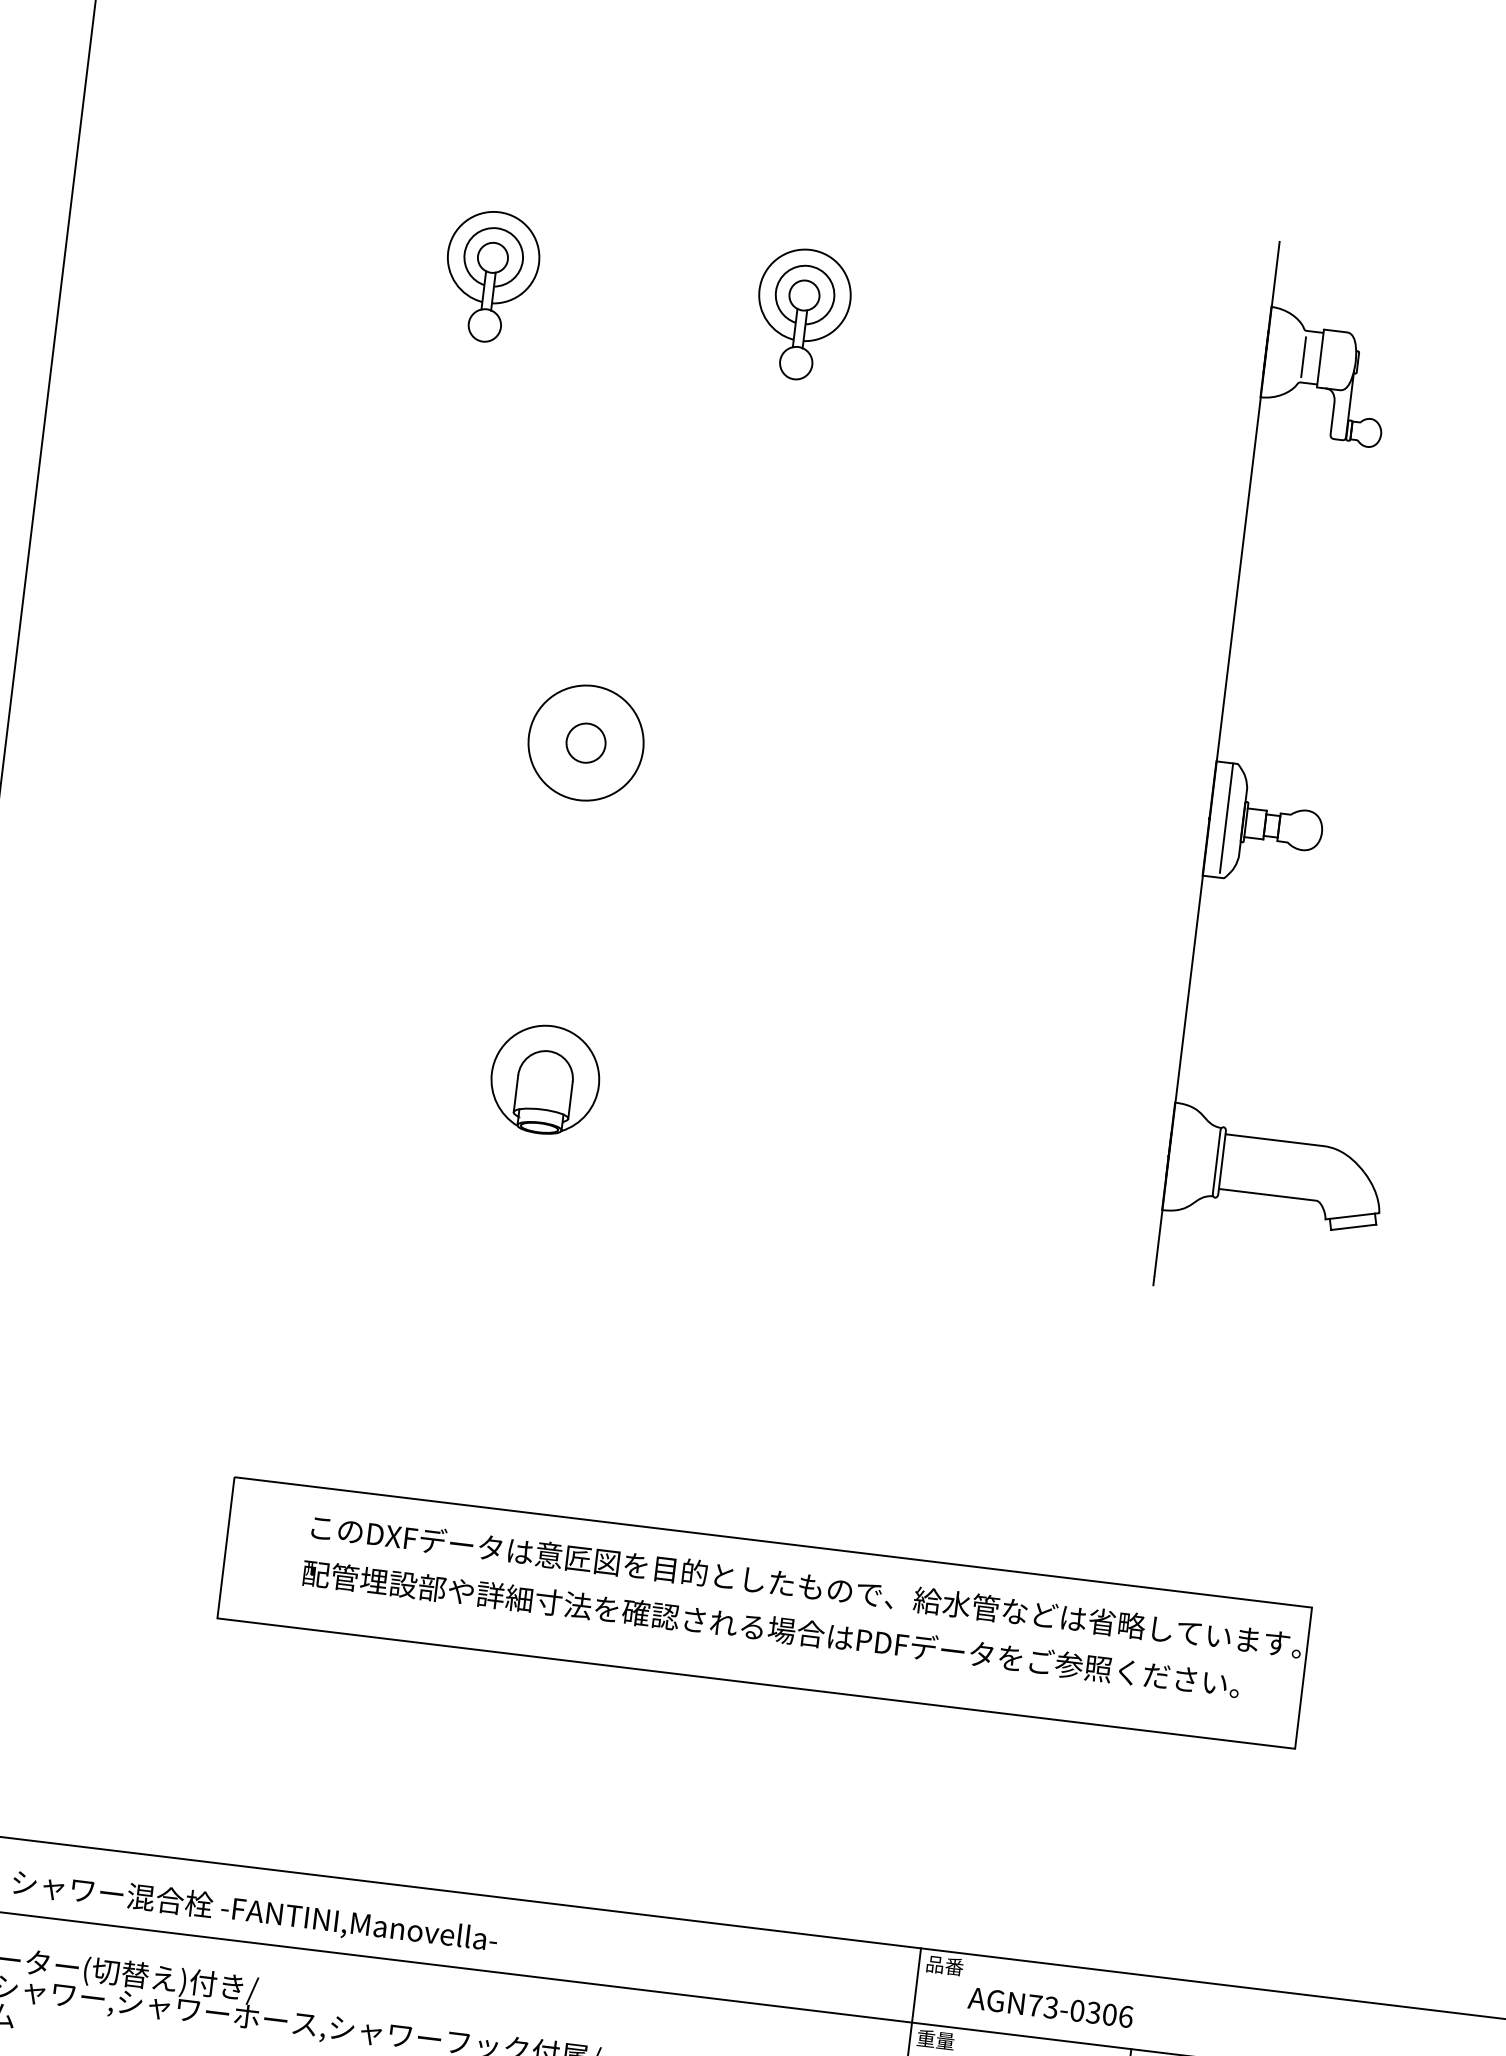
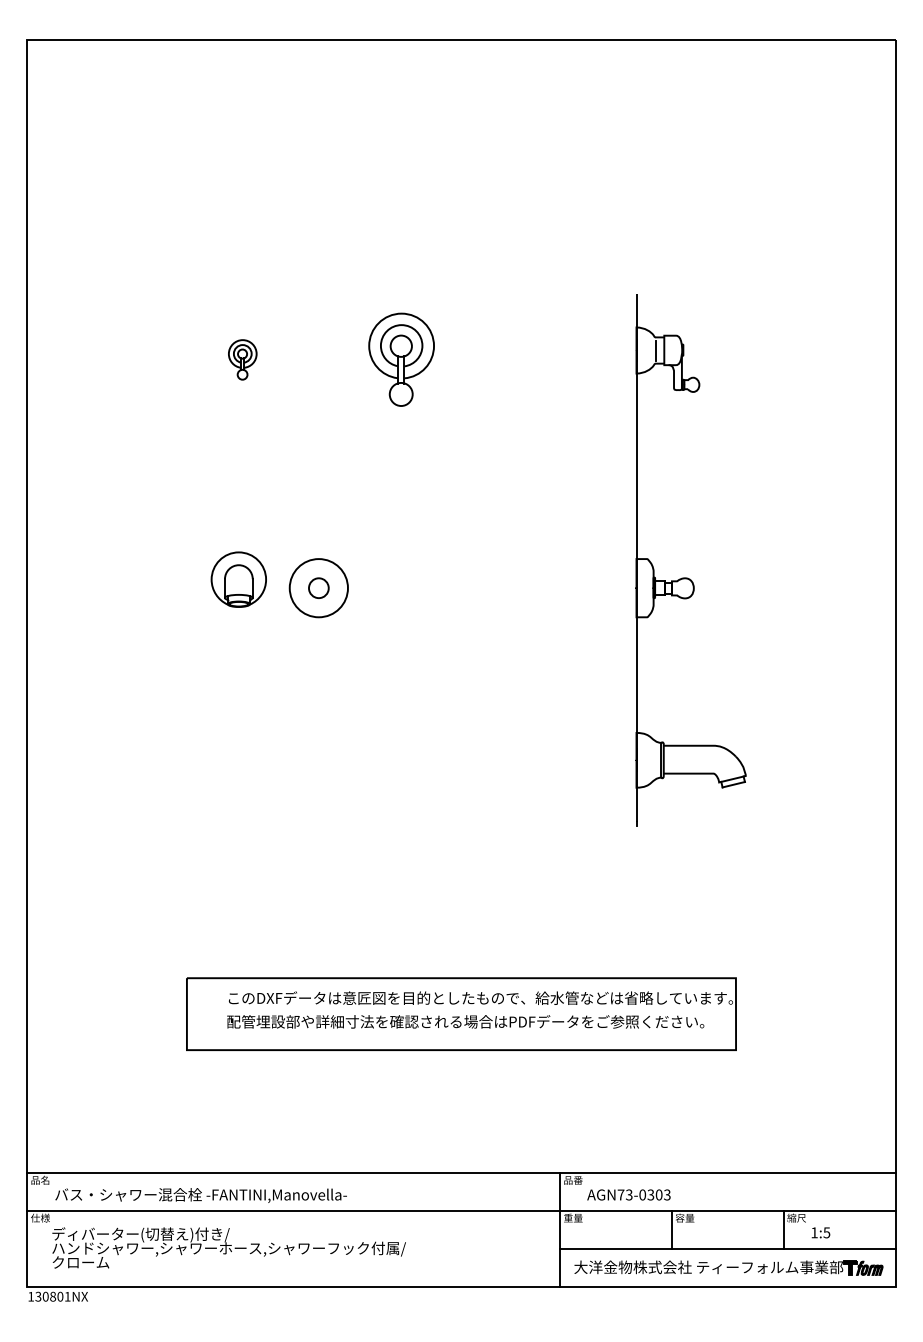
part: (490, 276) -> (242, 359), size x0.6
part: (802, 313) -> (401, 359), size x1.4
line: (1227, 817) -> (645, 586), removed
part: (544, 1079) -> (238, 579), moved
text: (1126, 2015) -> (667, 1194), AGN73-0306 -> AGN73-0303

